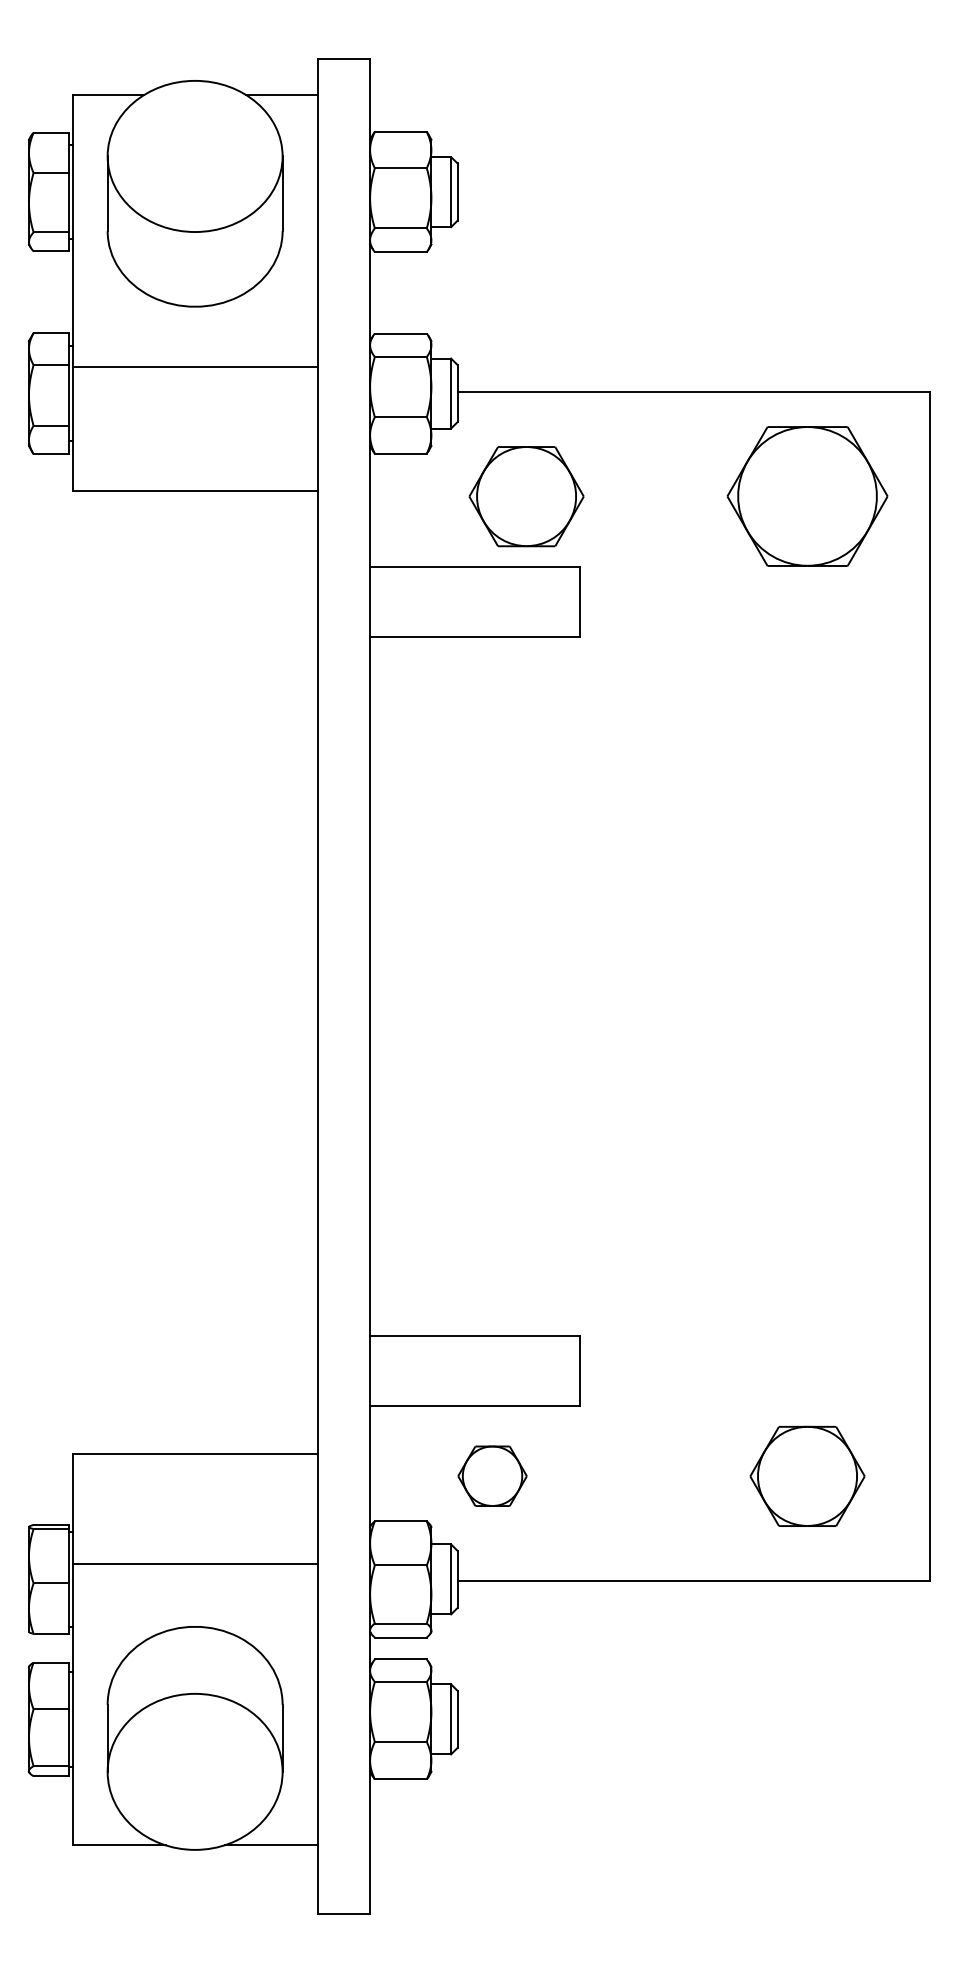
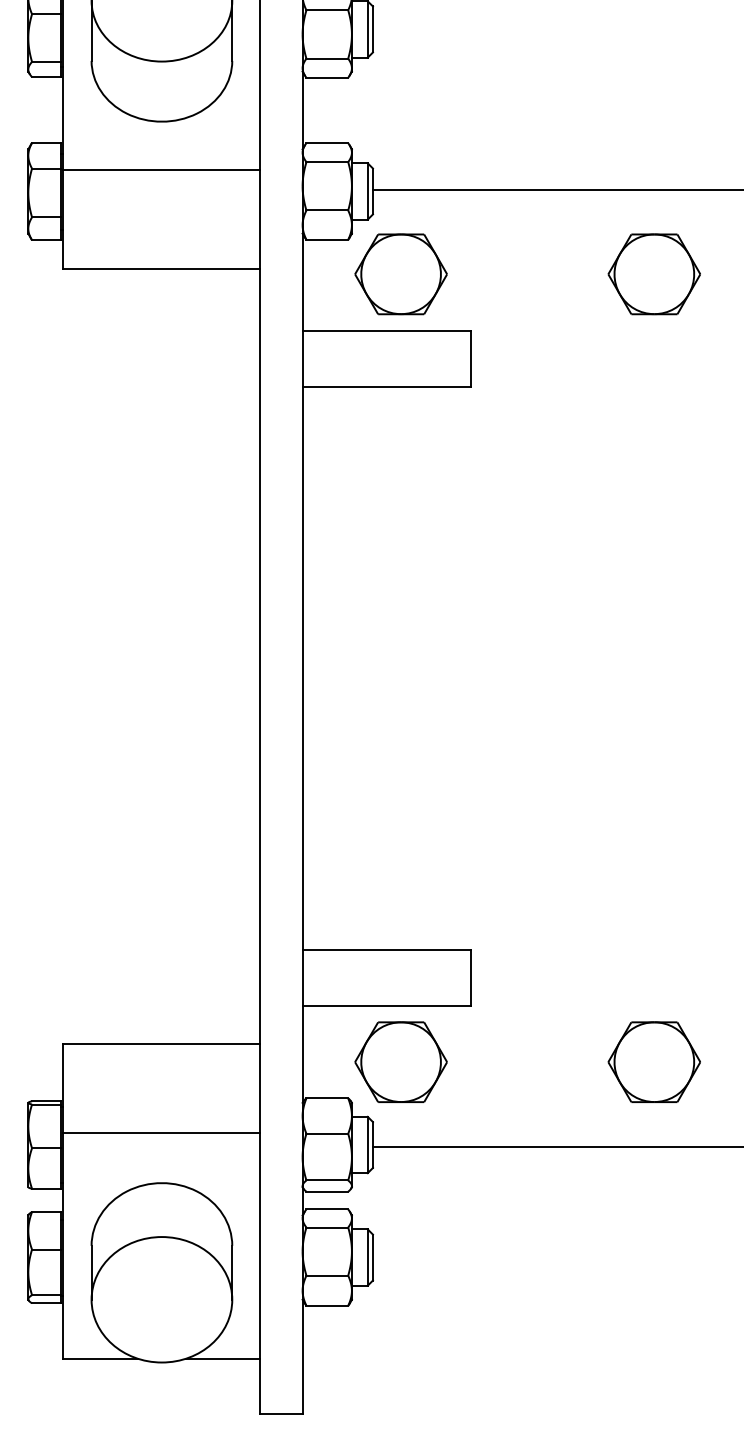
part: (526, 496) -> (401, 274), moved
part: (807, 496) -> (654, 274), size x0.71
part: (492, 1475) -> (401, 1061), size x1.67

